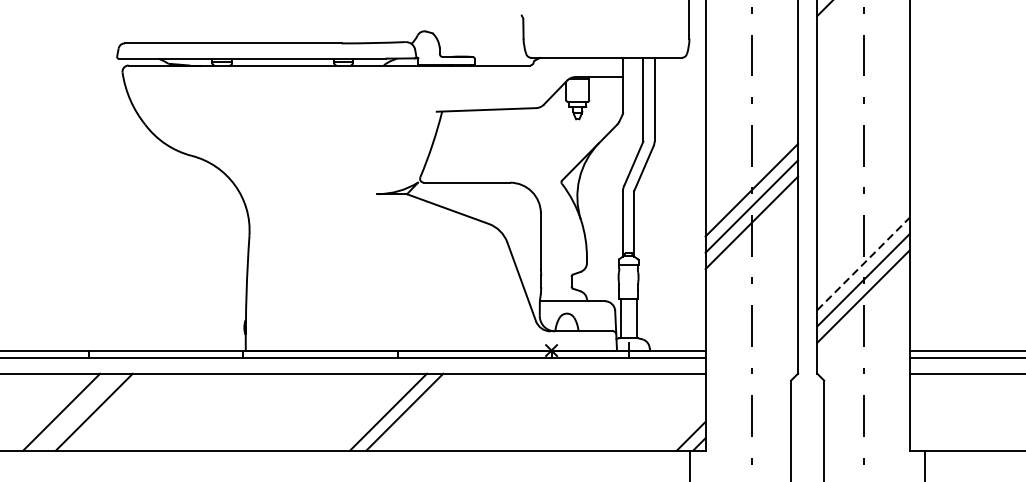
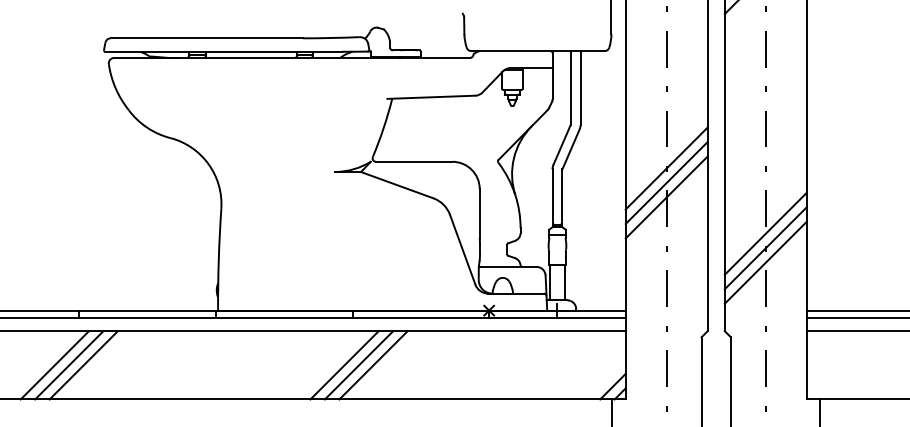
line: (863, 263) -> (765, 233), dashed -> solid
line: (78, 412) -> (69, 365), added
line: (421, 412) -> (373, 365), added

